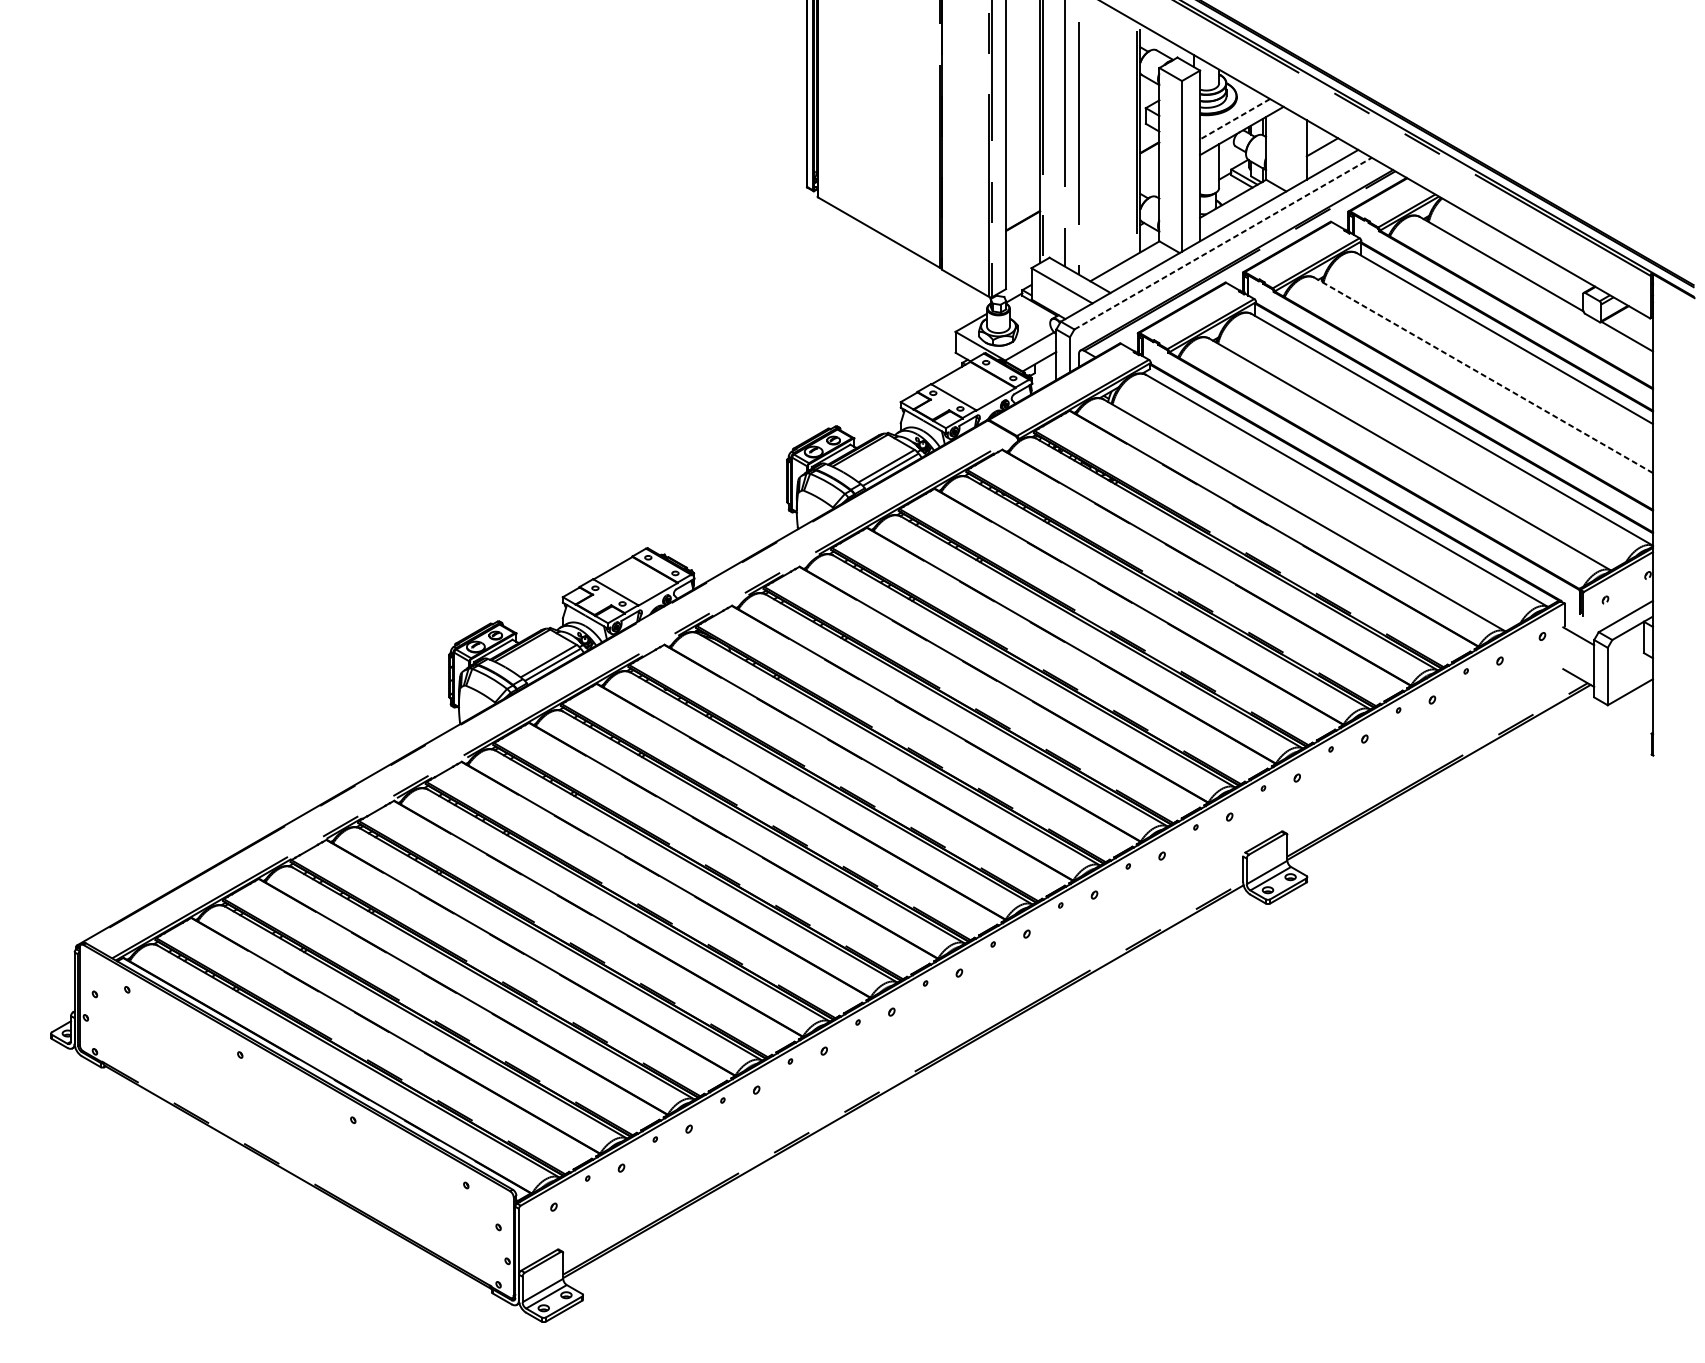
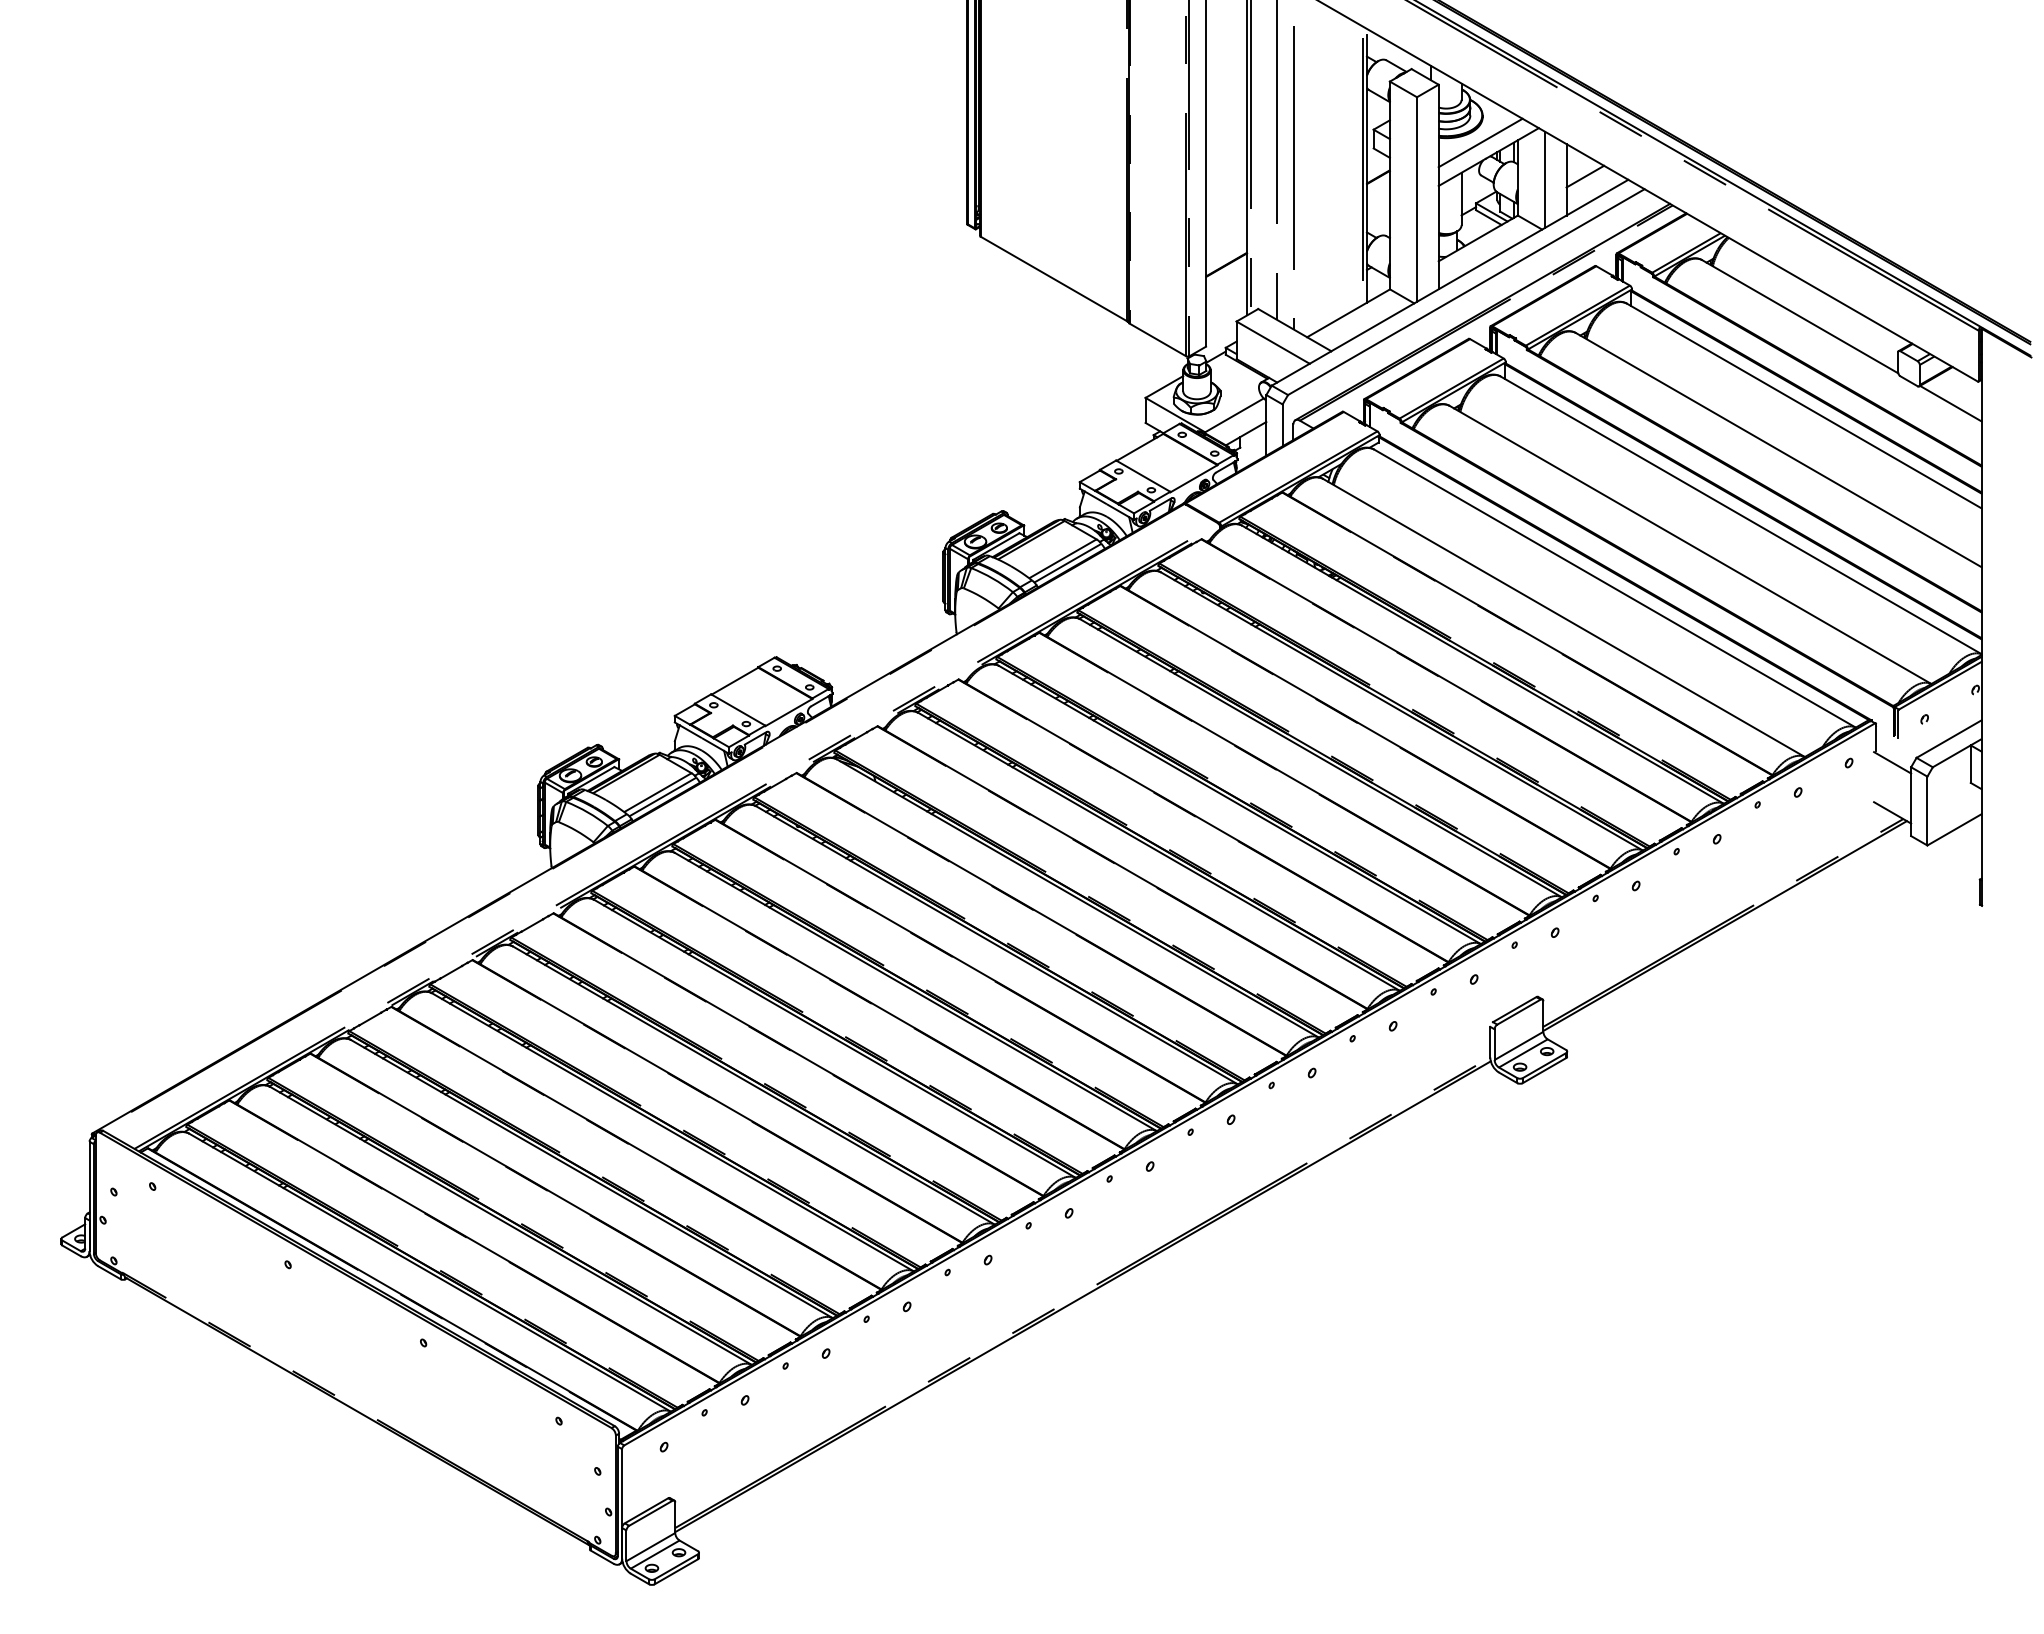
line: (1234, 119) -> (1480, 143), dashed -> solid
line: (1288, 149) -> (1544, 179), added
line: (1223, 243) -> (1466, 292), dashed -> solid
line: (1483, 374) -> (1778, 449), dashed -> solid

